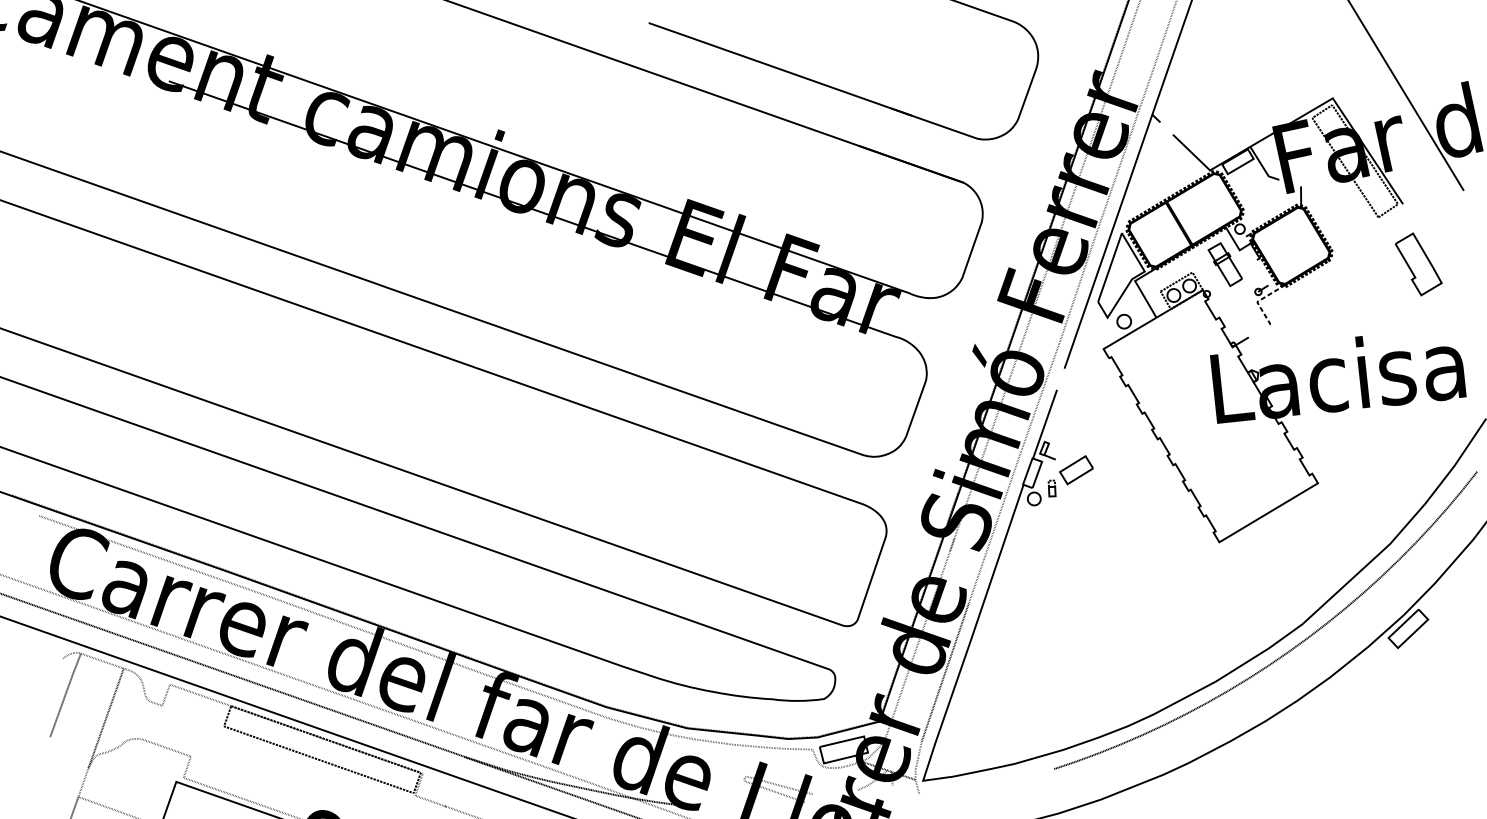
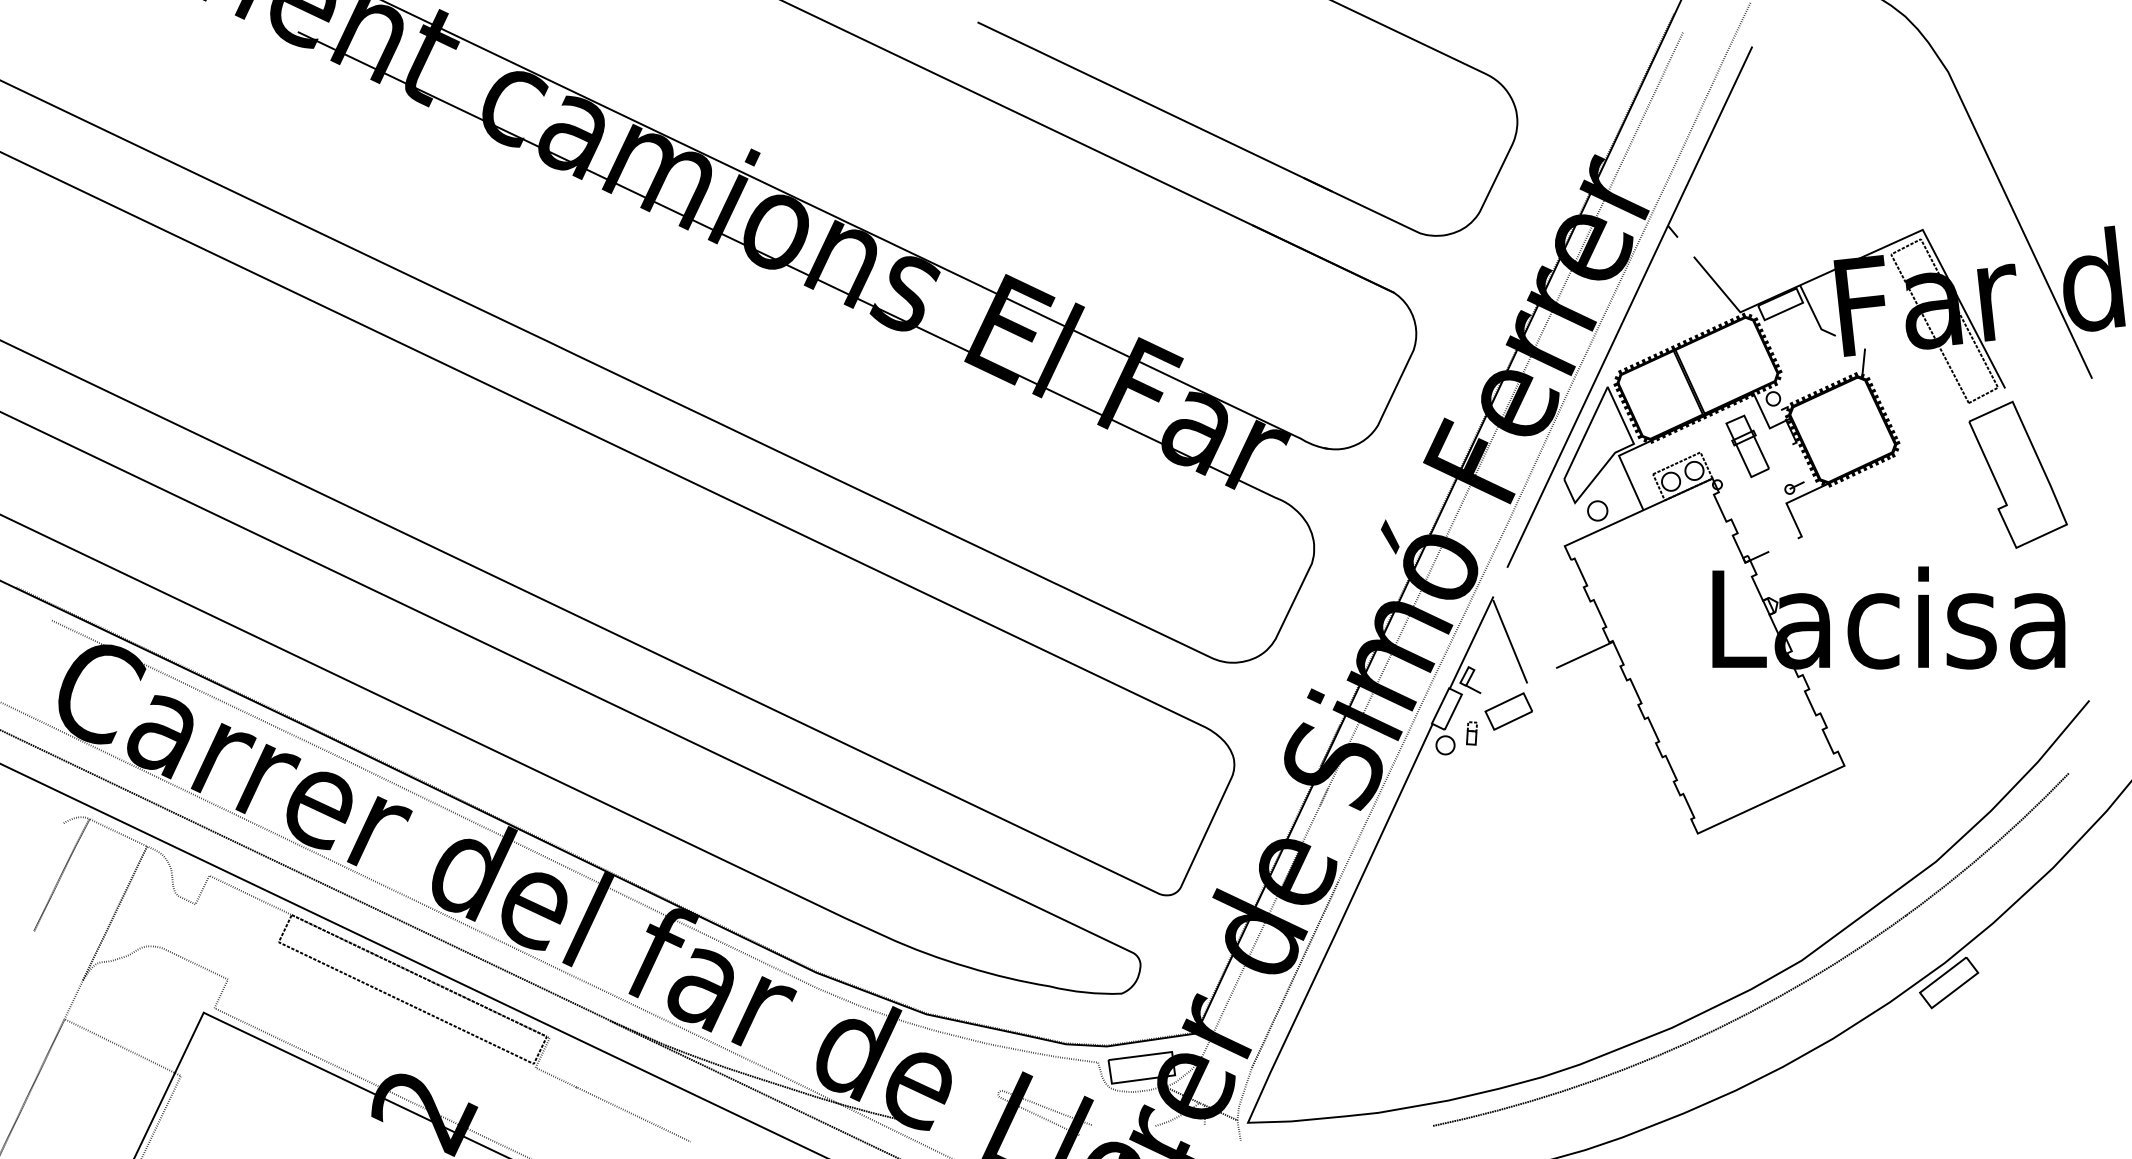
part: (1418, 264) -> (2017, 474), size x1.67
line: (1257, 301) -> (1787, 502), dashed -> solid
line: (1071, 420) -> (1509, 641), added
line: (1126, 424) -> (1585, 654), added

